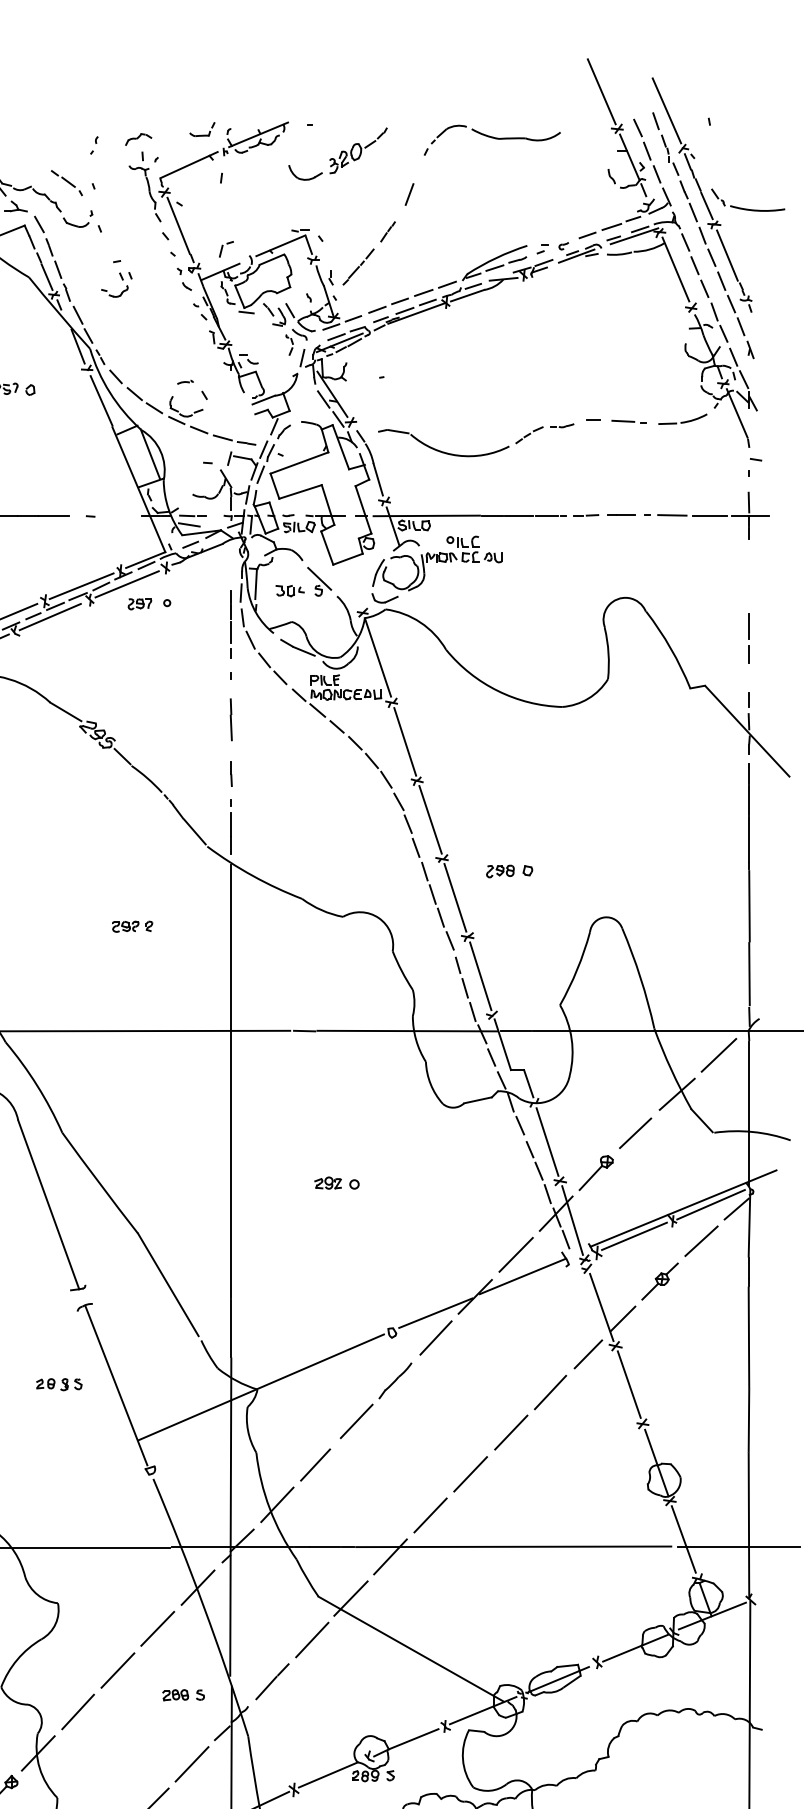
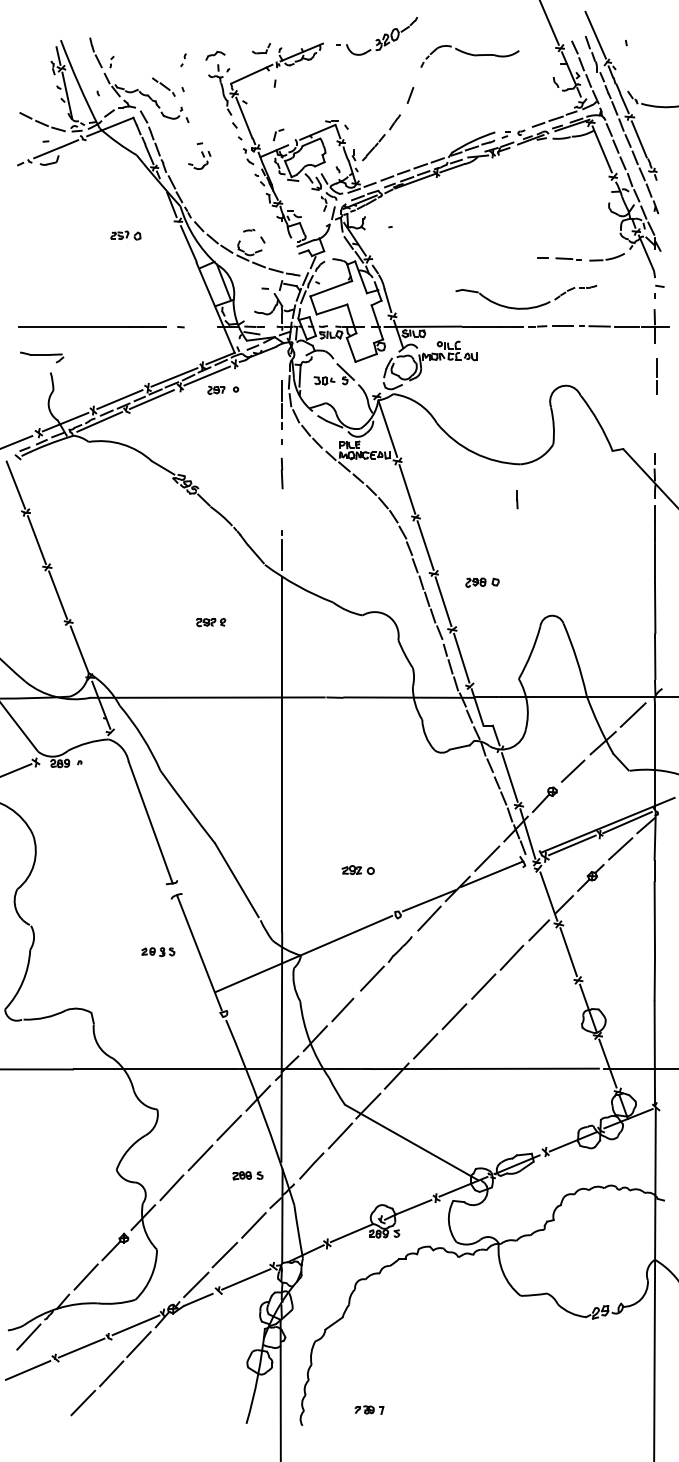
part: (338, 154) -> (382, 36), moved
part: (476, 454) -> (526, 307), moved
line: (748, 639) -> (656, 376), moved
line: (231, 773) -> (517, 499), moved
part: (335, 1182) -> (357, 869), moved

